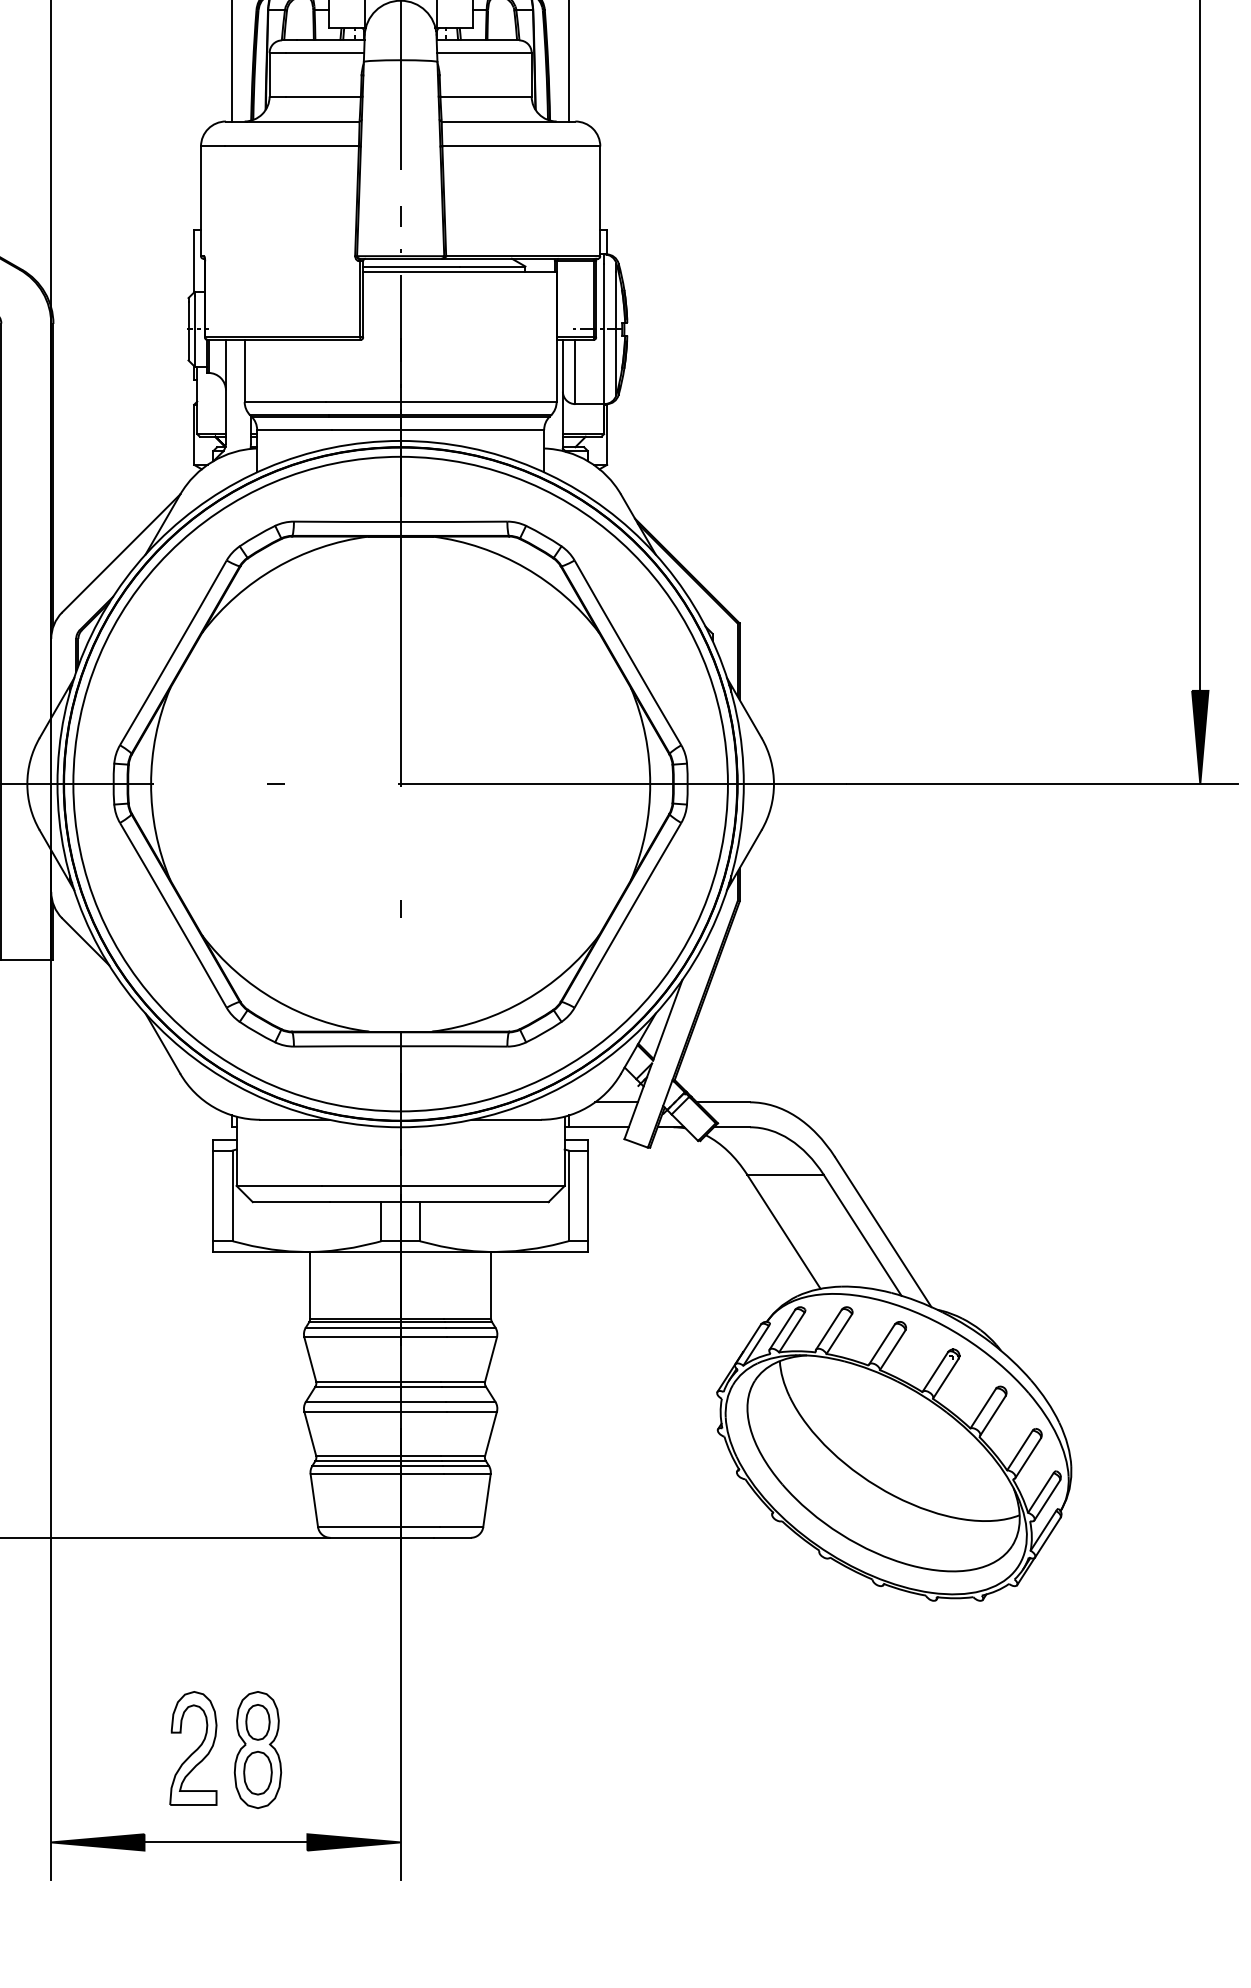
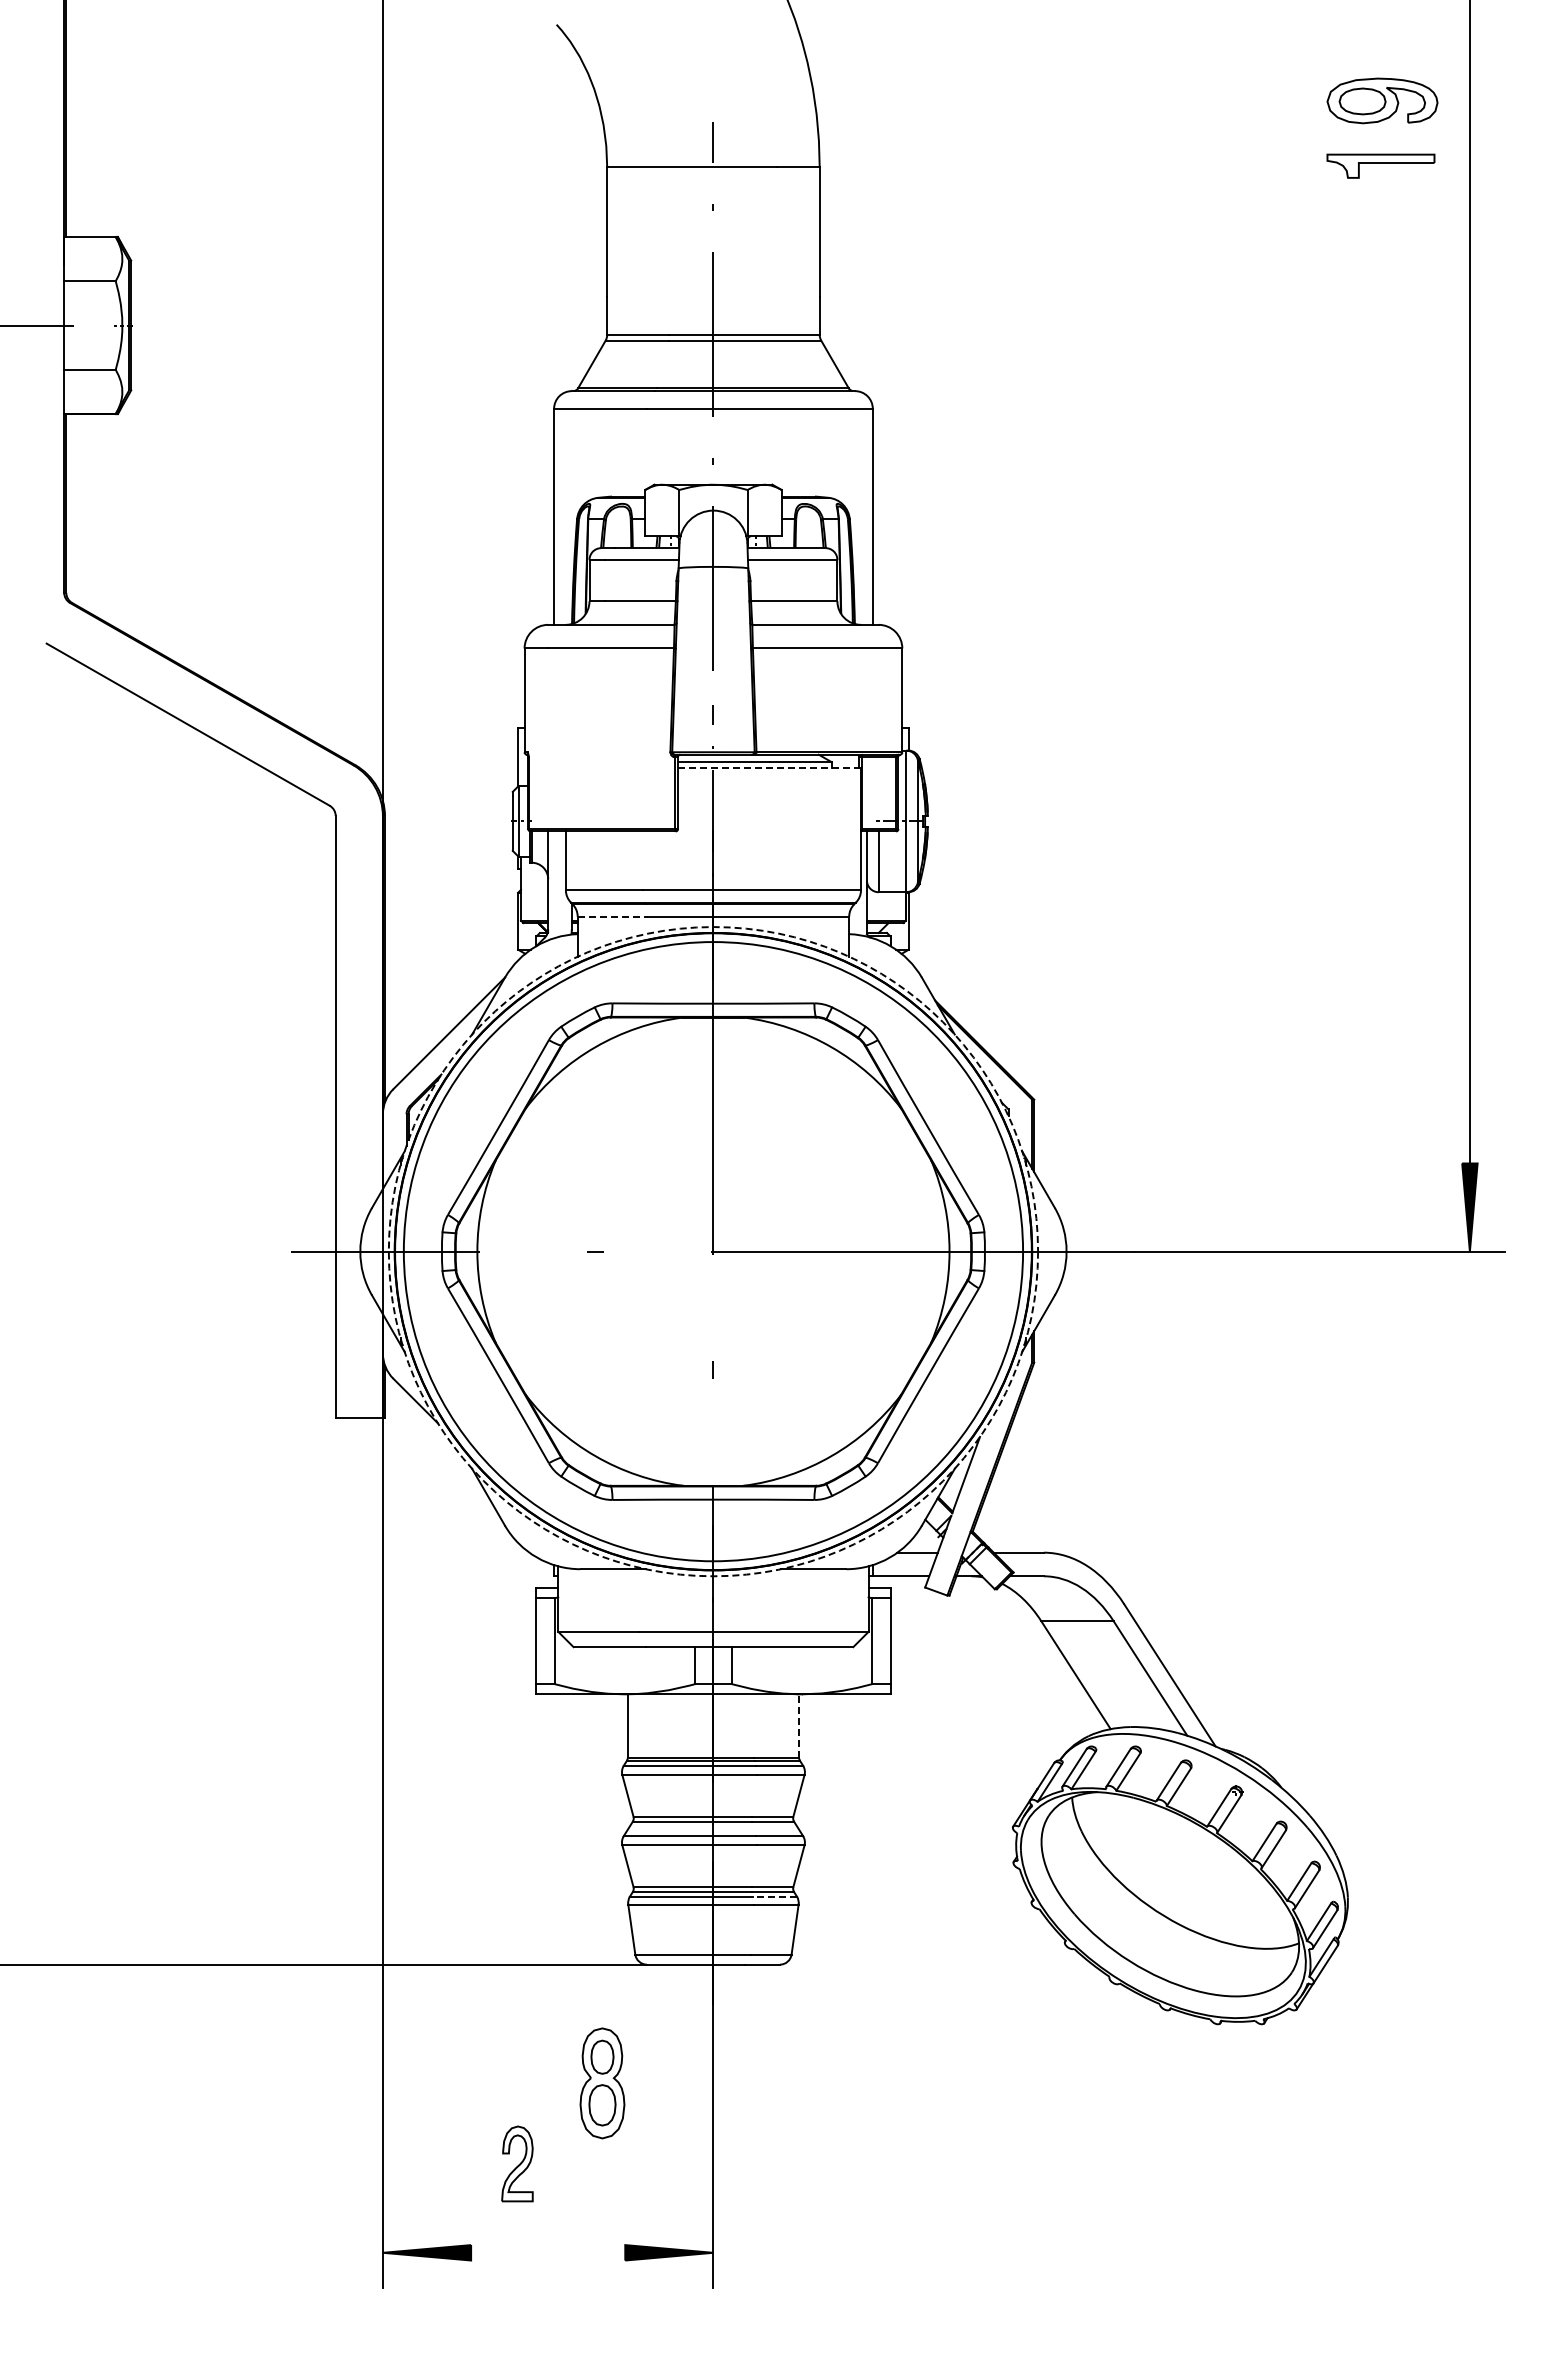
line: (460, 272) -> (770, 767), solid -> dashed
line: (294, 429) -> (613, 916), solid -> dashed
circle: (400, 783) -> (713, 1251), solid -> dashed
line: (491, 1284) -> (799, 1725), solid -> dashed
line: (466, 1465) -> (775, 1896), solid -> dashed
part: (193, 1748) -> (517, 2163), size x0.7
part: (257, 1750) -> (602, 2083), moved
line: (226, 1842) -> (548, 2252), removed

